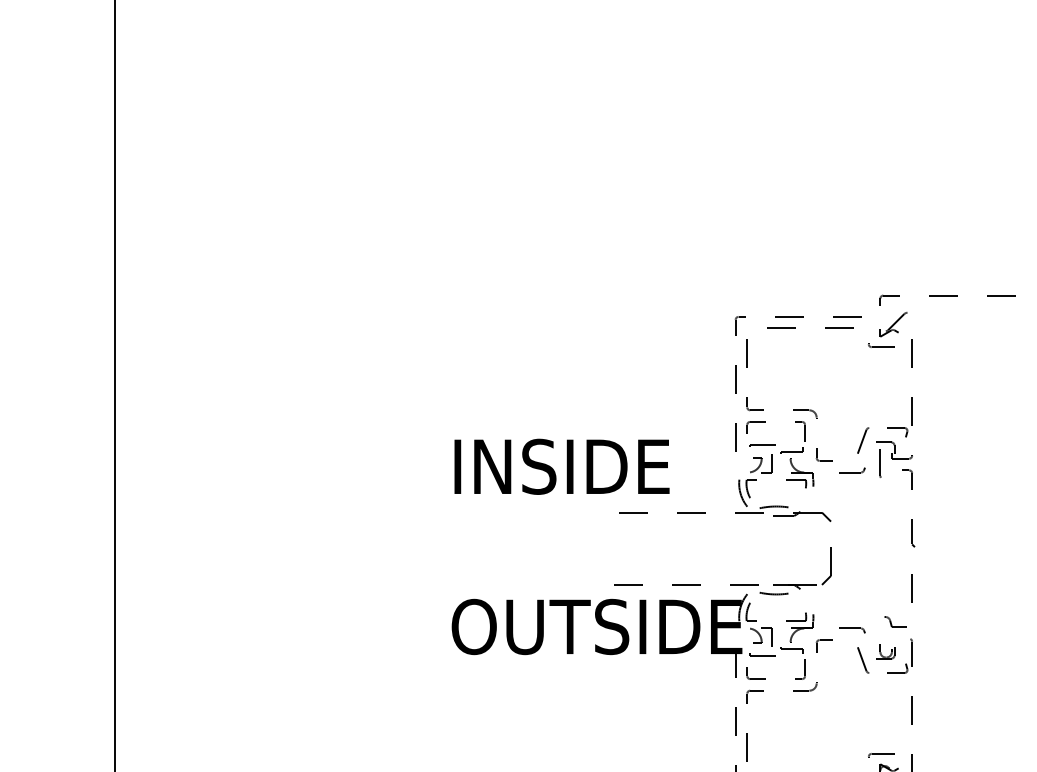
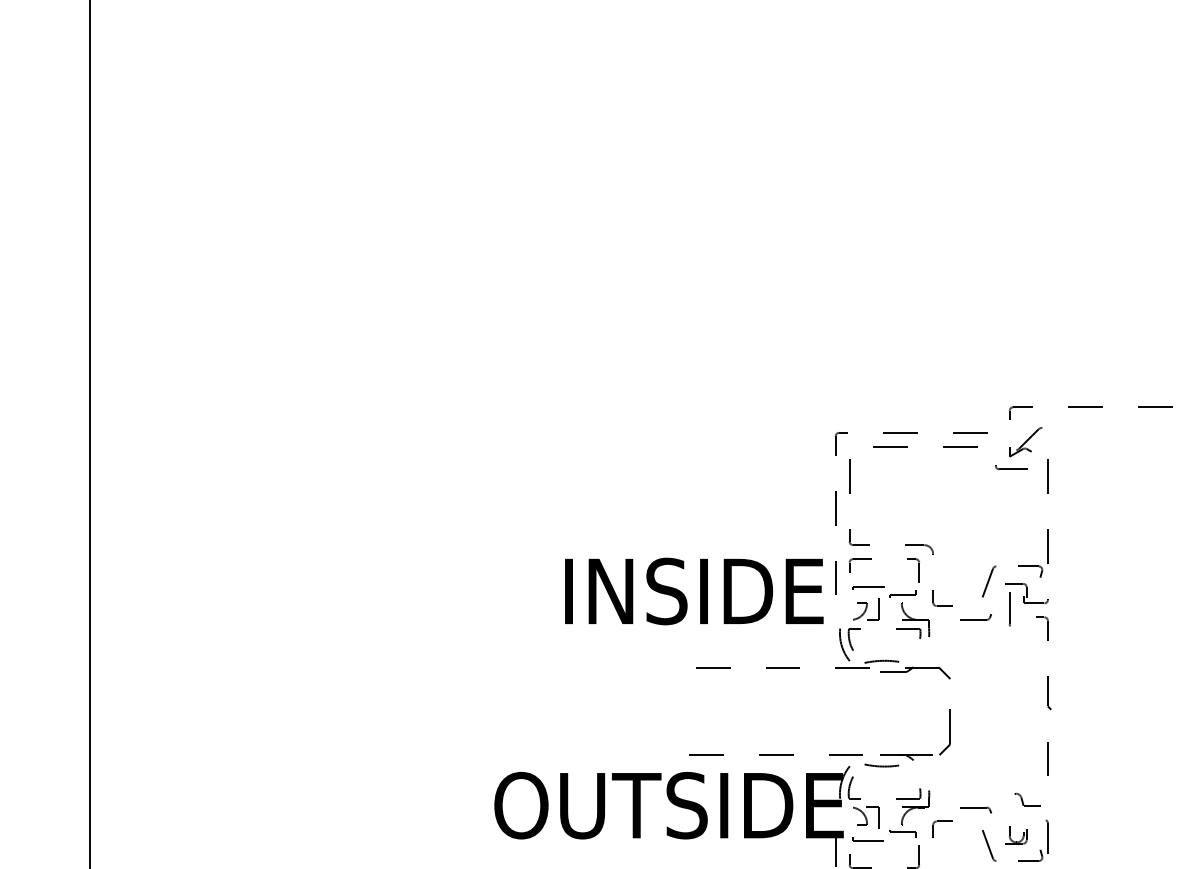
text: (561, 466) -> (693, 591), moved

